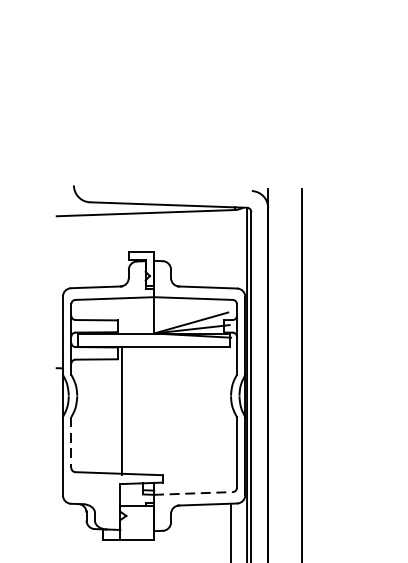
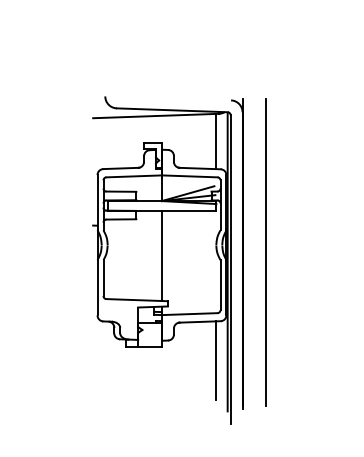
line: (231, 249) -> (216, 141), added
line: (122, 410) -> (162, 255), moved
line: (71, 443) -> (103, 278), dashed -> solid
line: (193, 493) -> (189, 314), dashed -> solid

